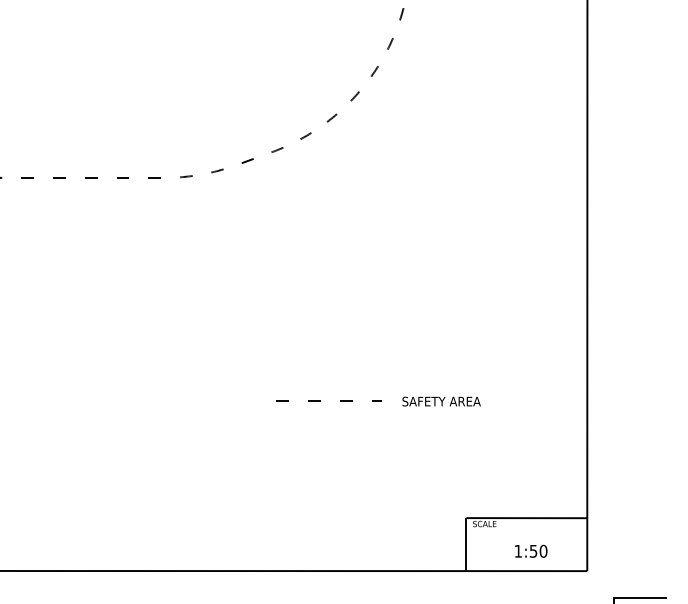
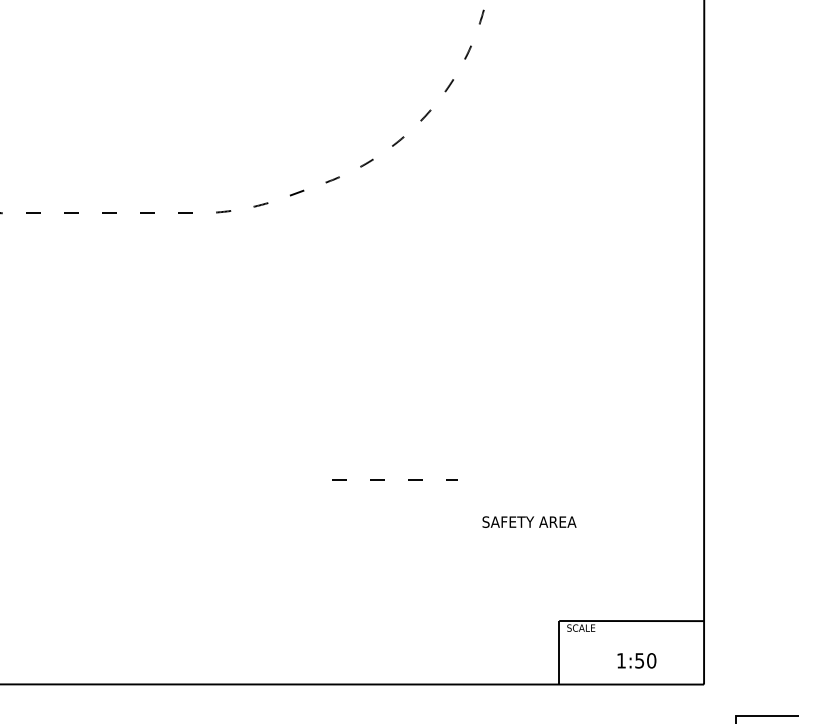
text: (441, 401) -> (529, 521), moved

